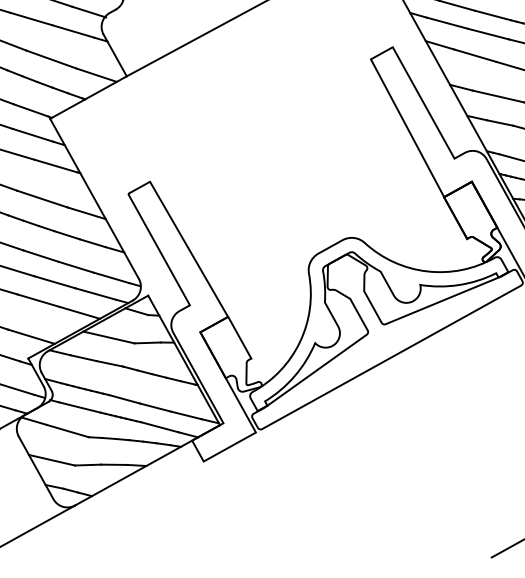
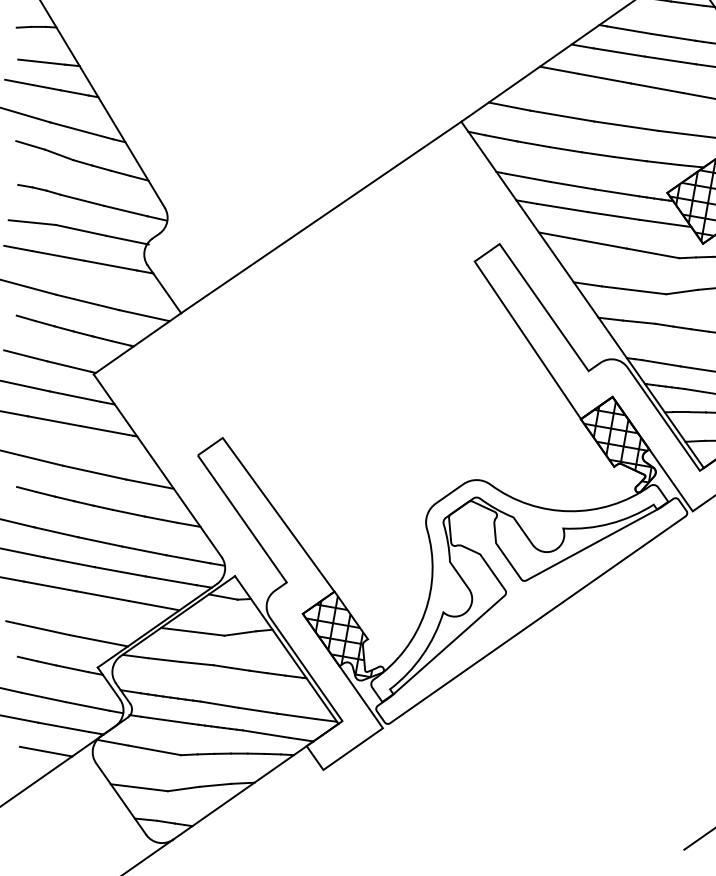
hatch: (472, 216) -> (617, 439), added
hatch: (226, 352) -> (337, 634), added

